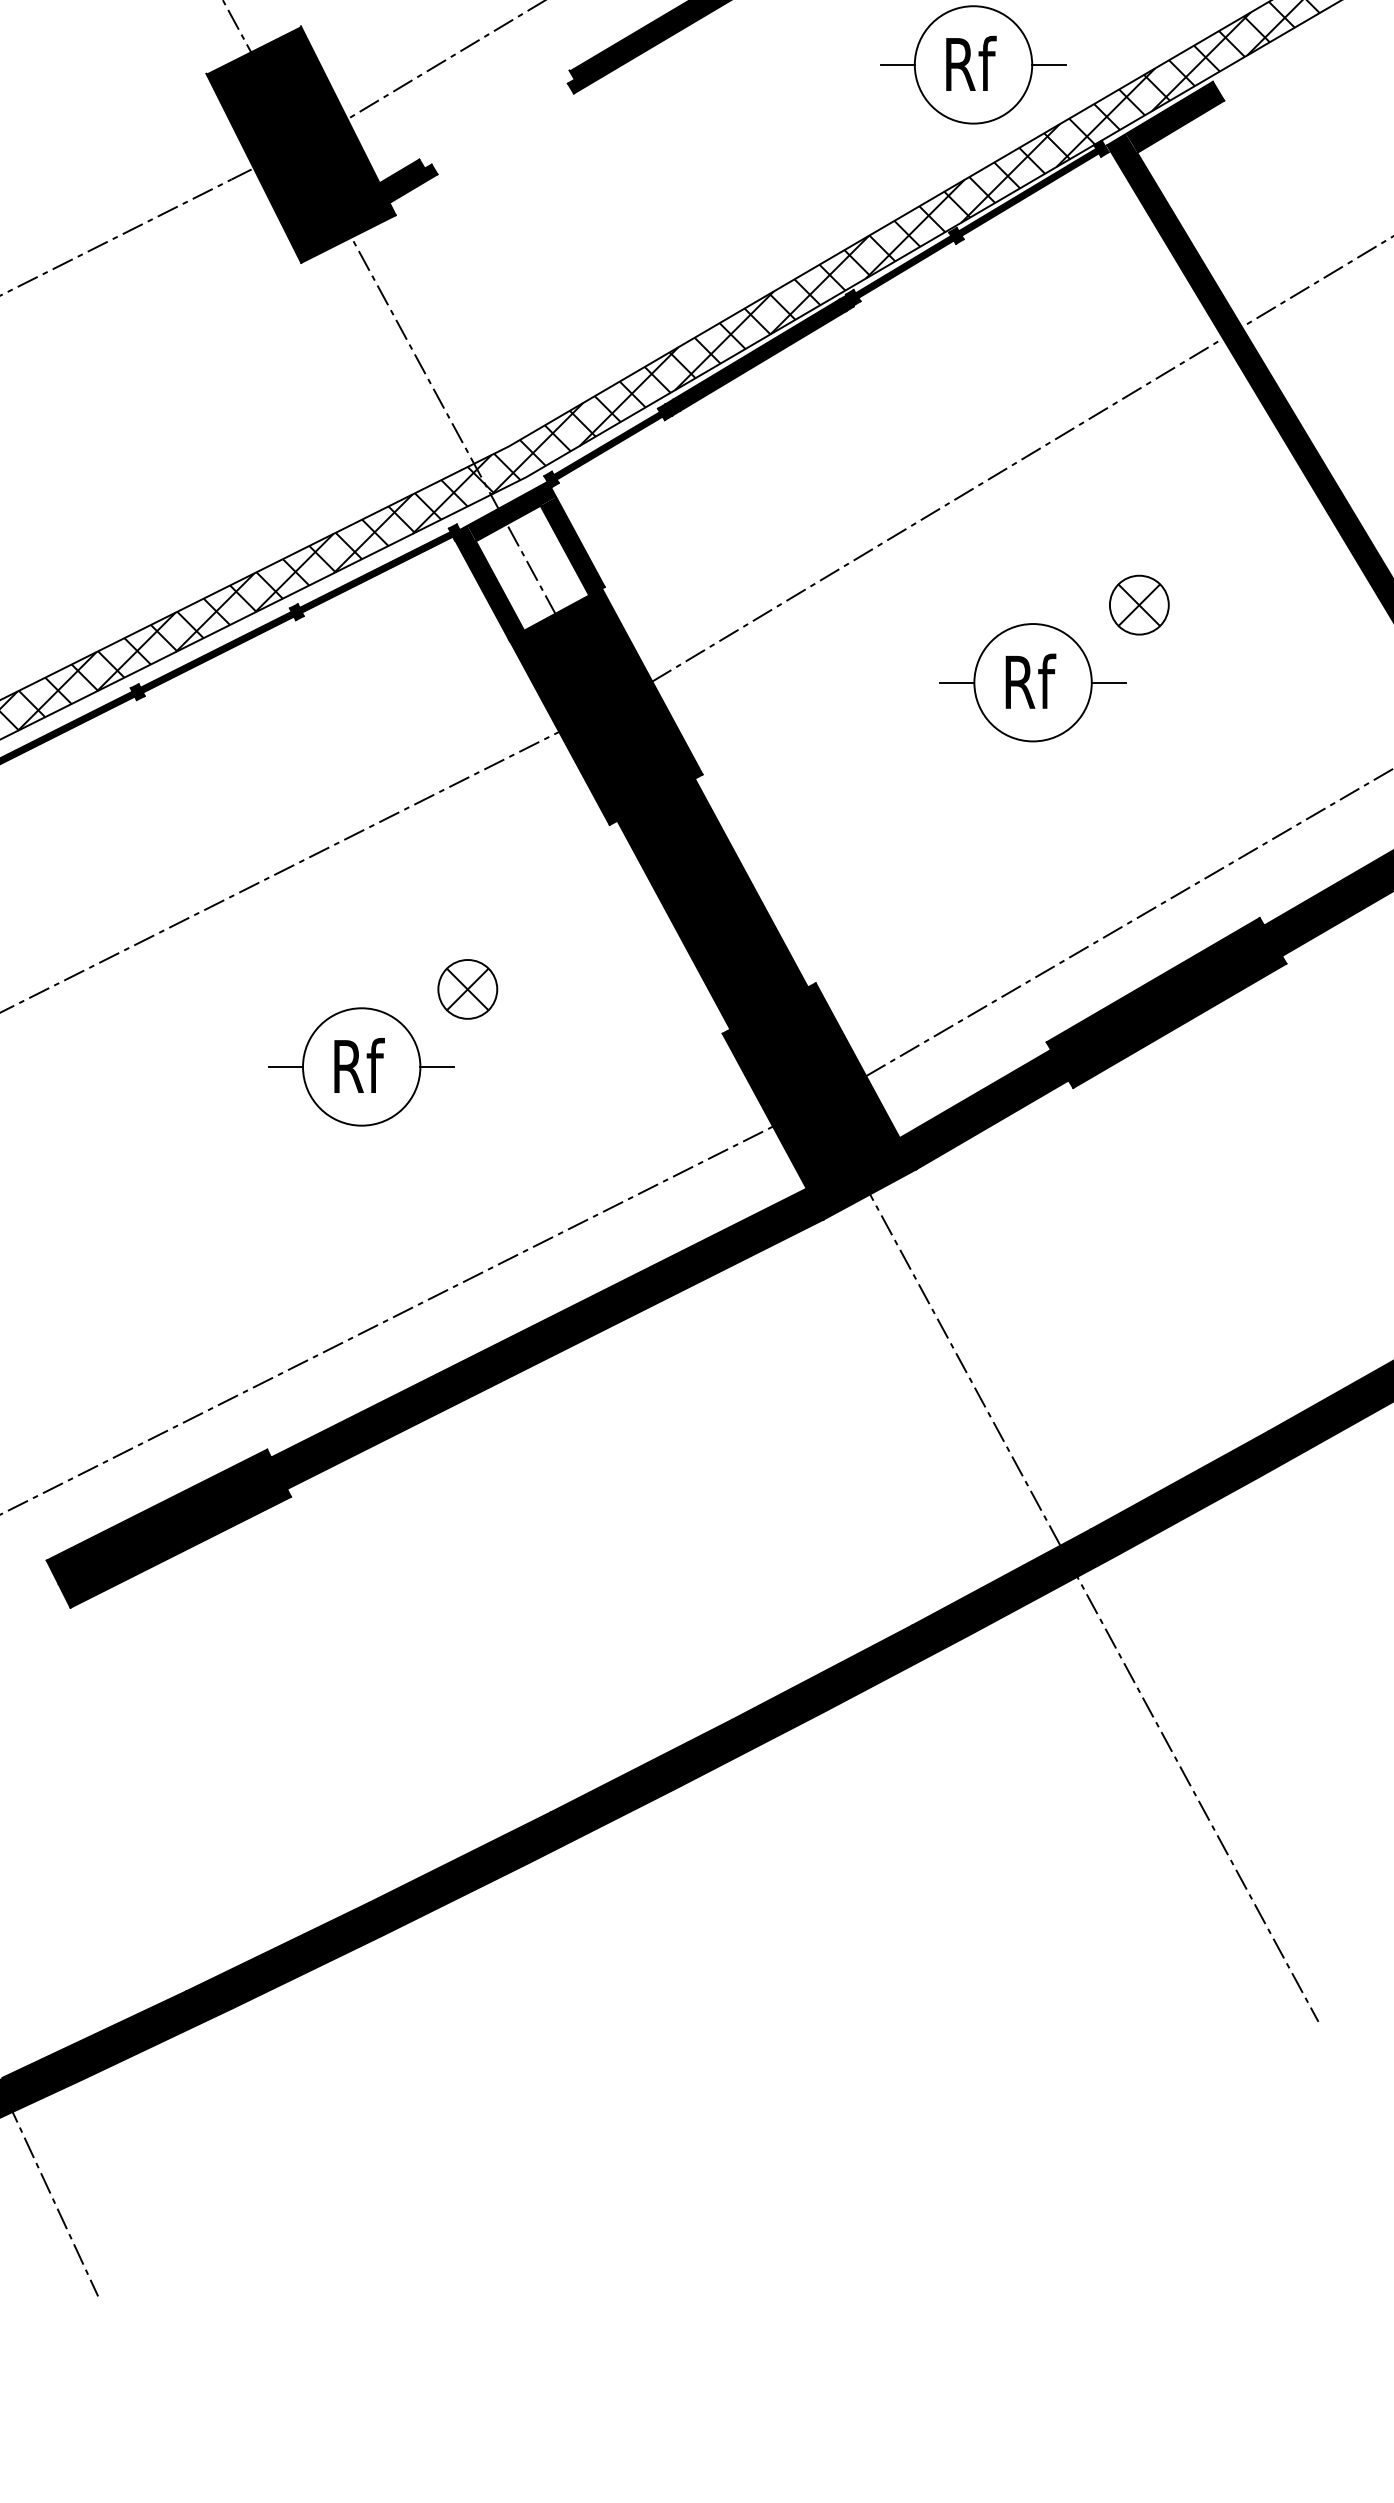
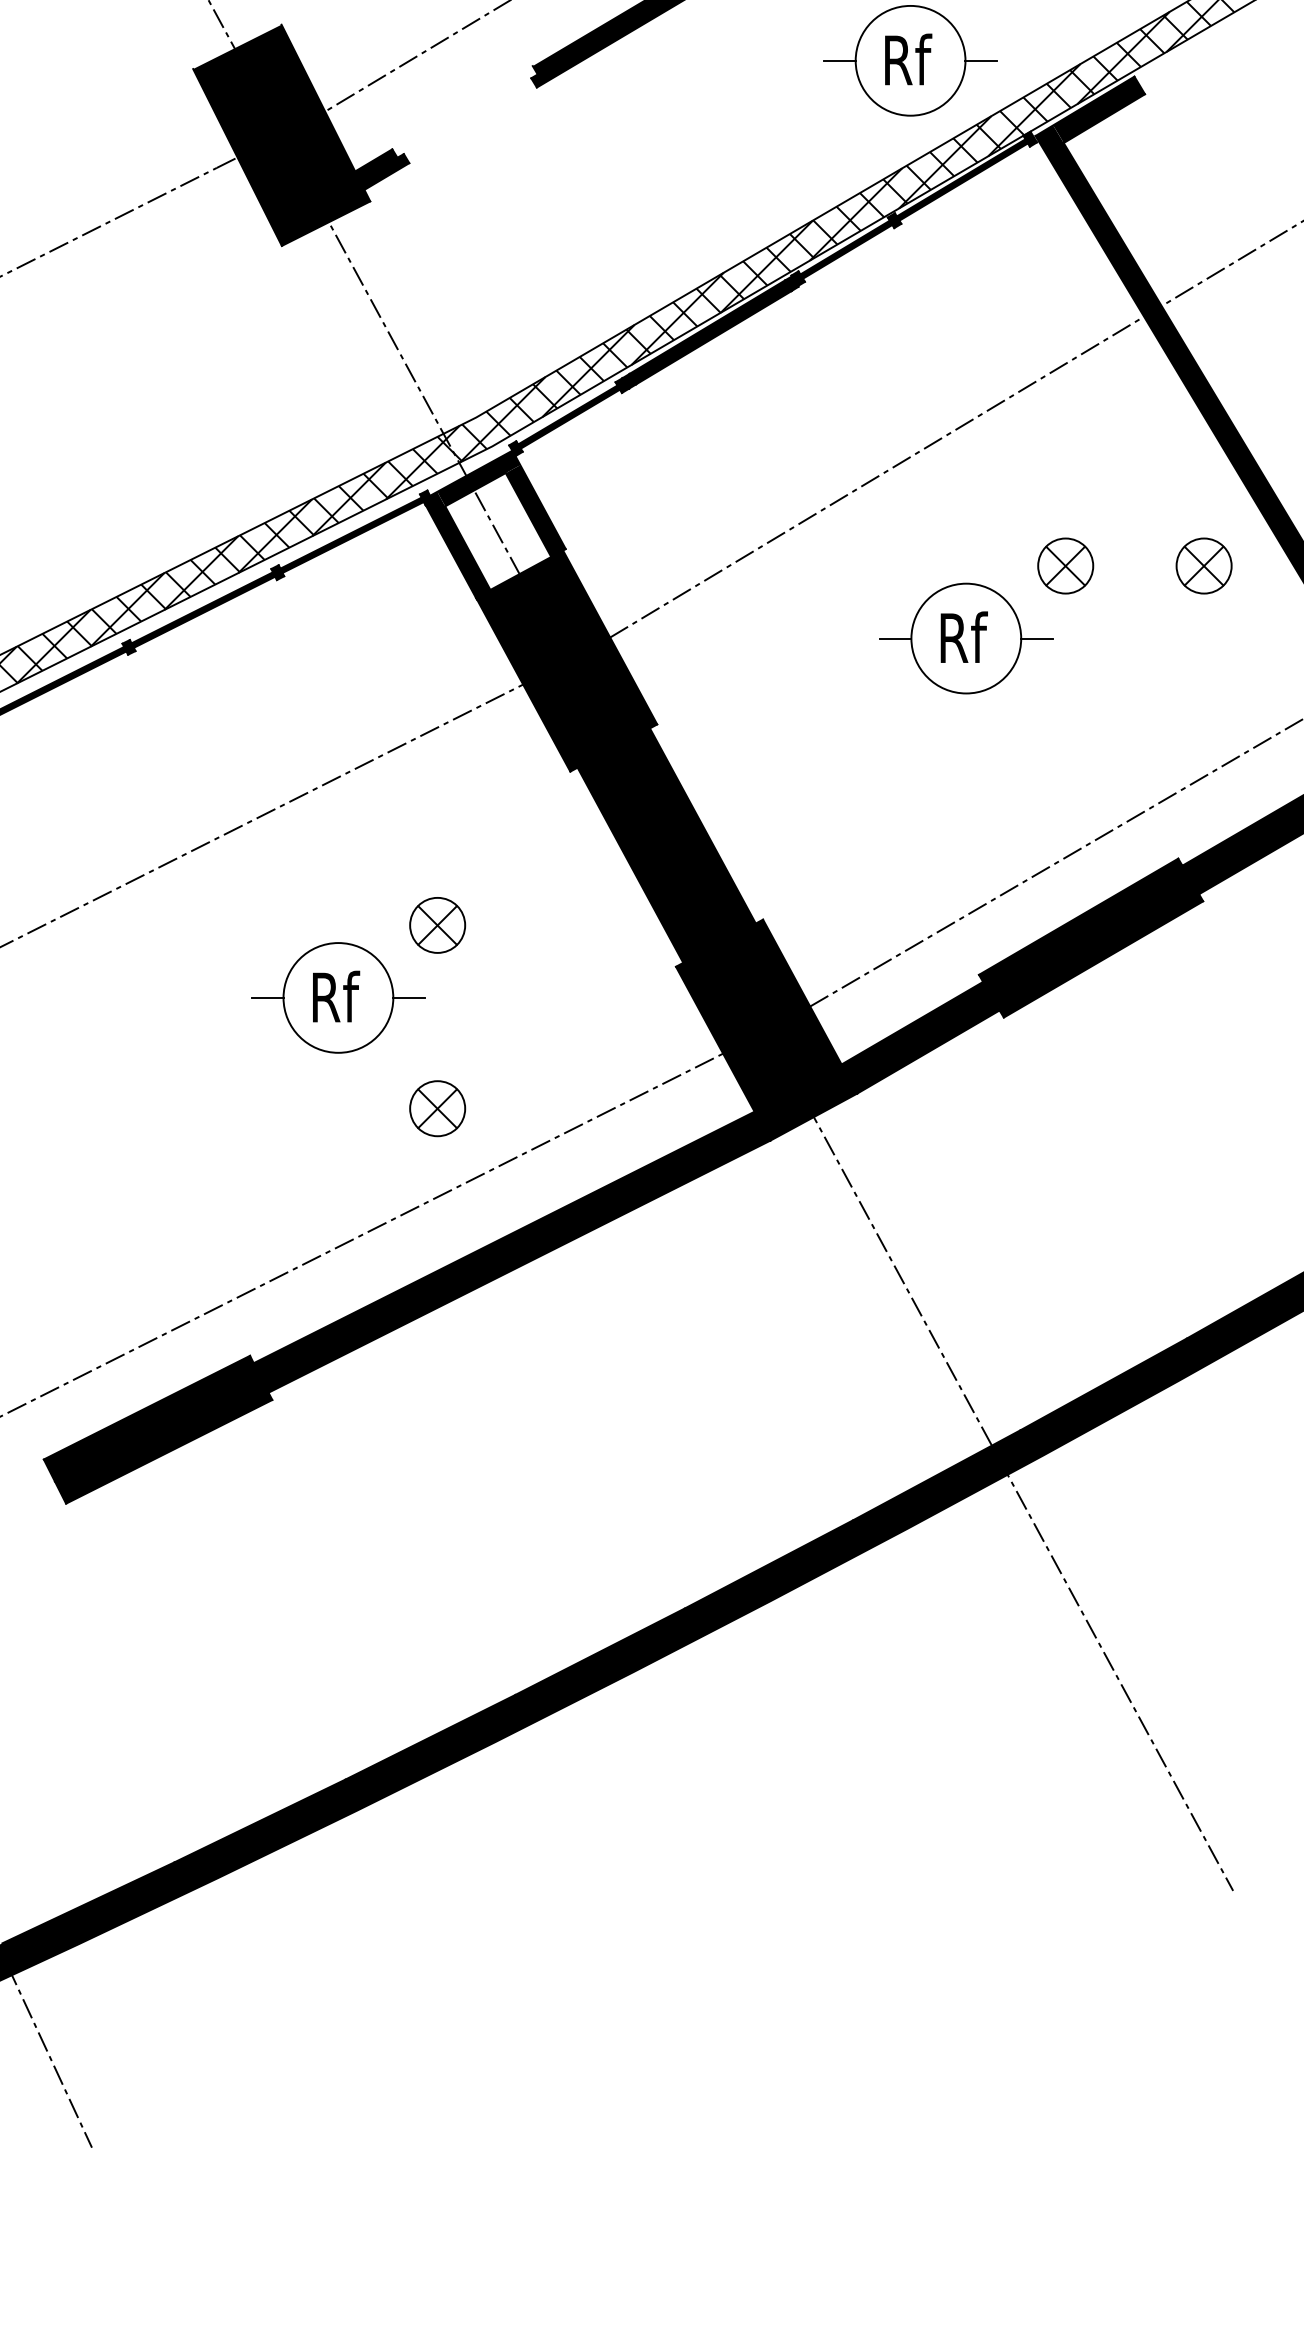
part: (1287, 604) -> (1204, 565), added
part: (467, 1185) -> (437, 1108), added

